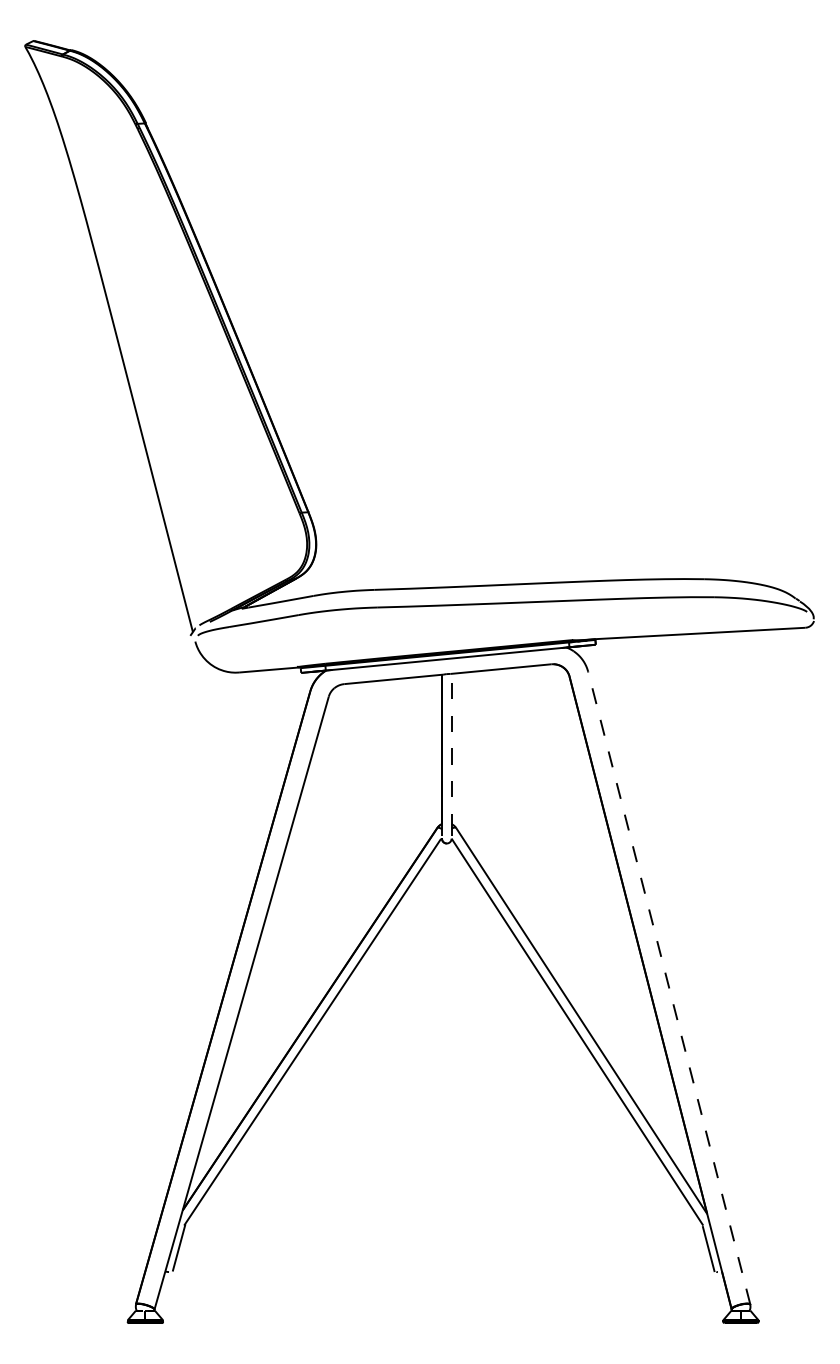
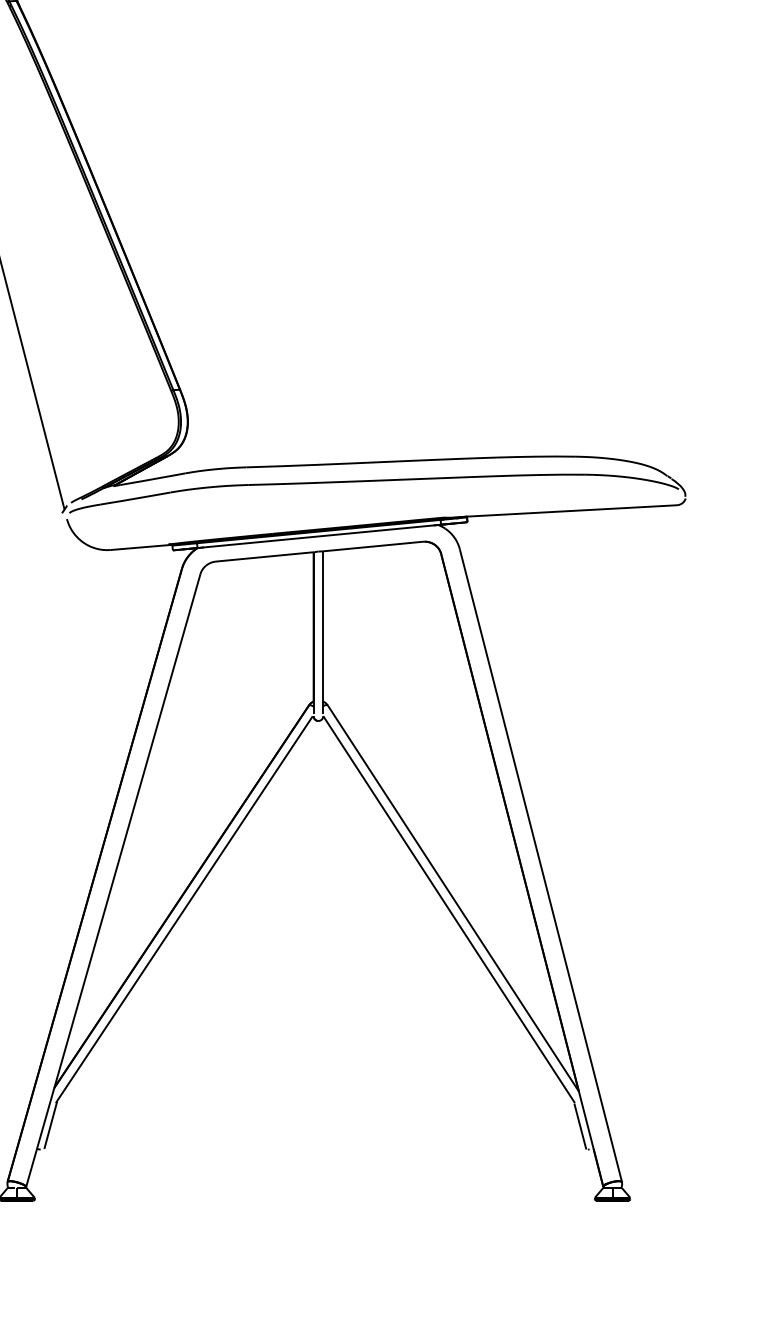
line: (451, 751) -> (323, 628), dashed -> solid
line: (669, 988) -> (541, 865), dashed -> solid

